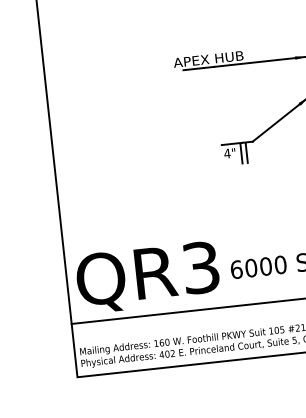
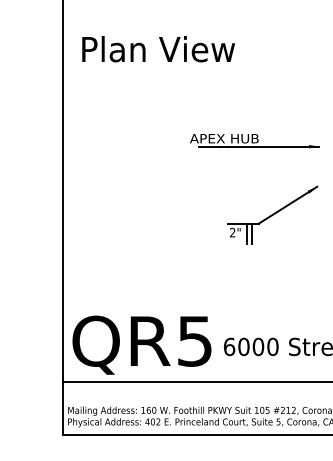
text: (227, 153) -> (232, 232), 4" -> 2"
text: (200, 267) -> (194, 340), QR3 -> QR5

